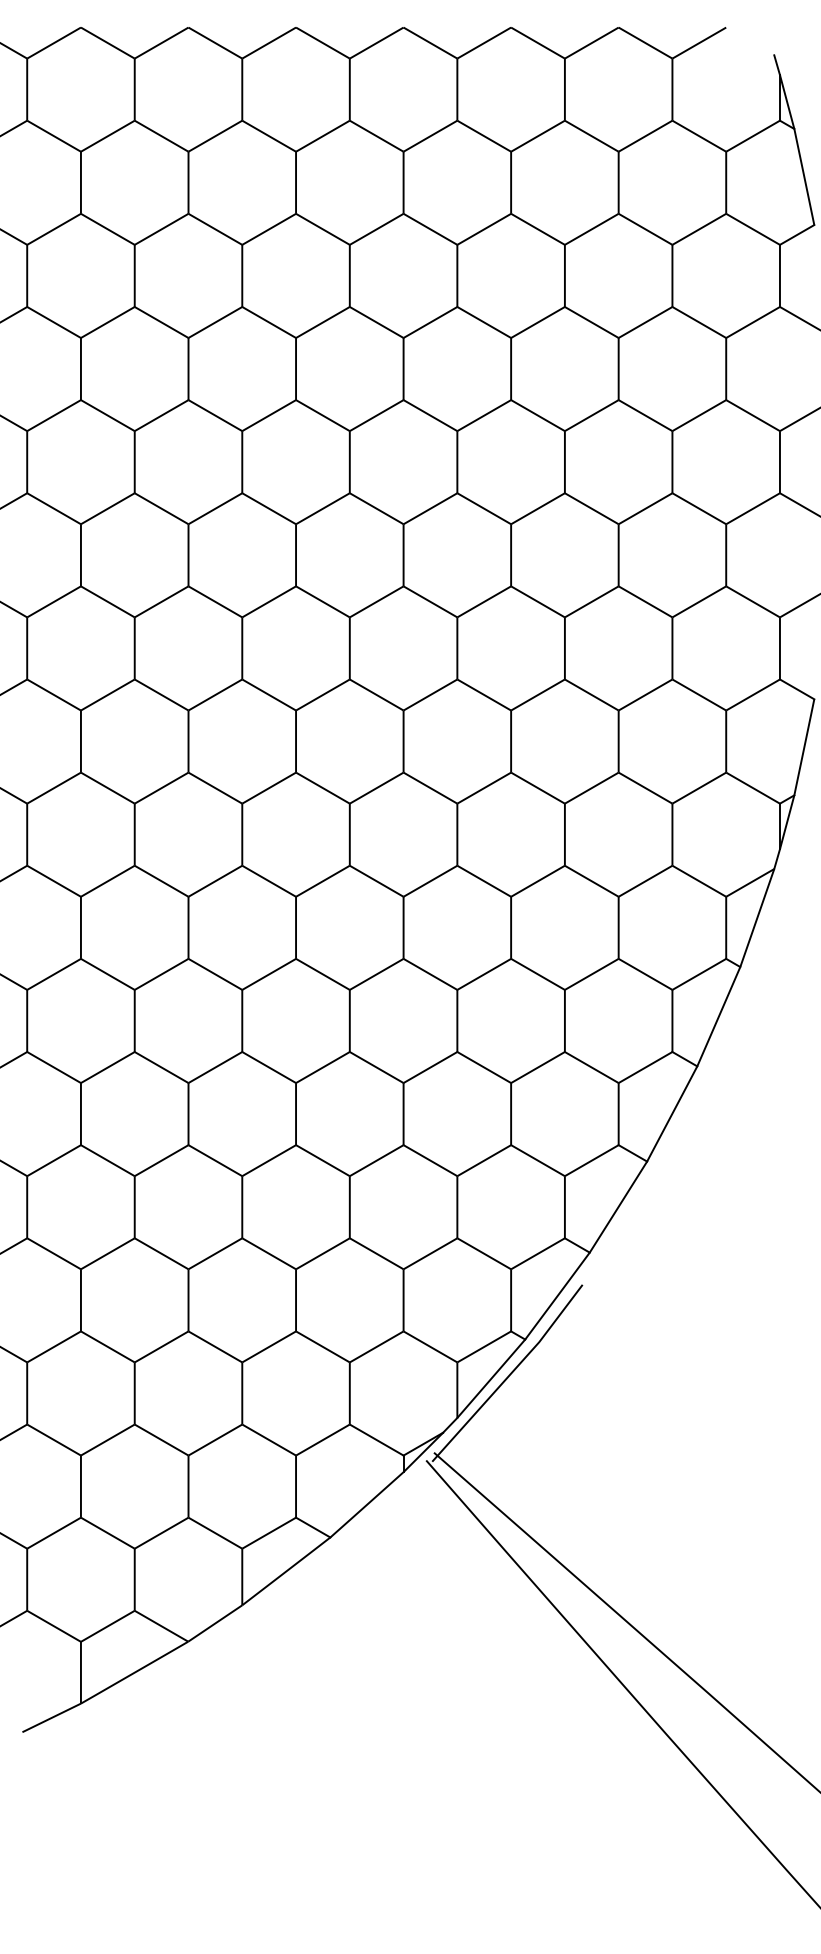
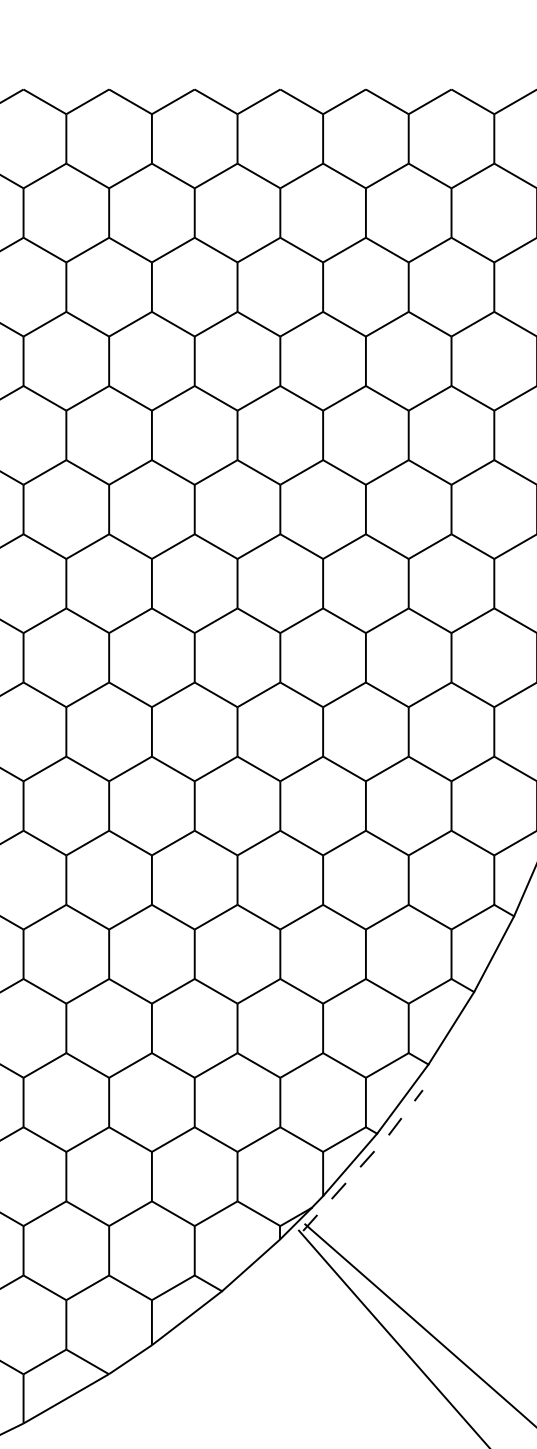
line: (510, 1374) -> (365, 1161), solid -> dashed

